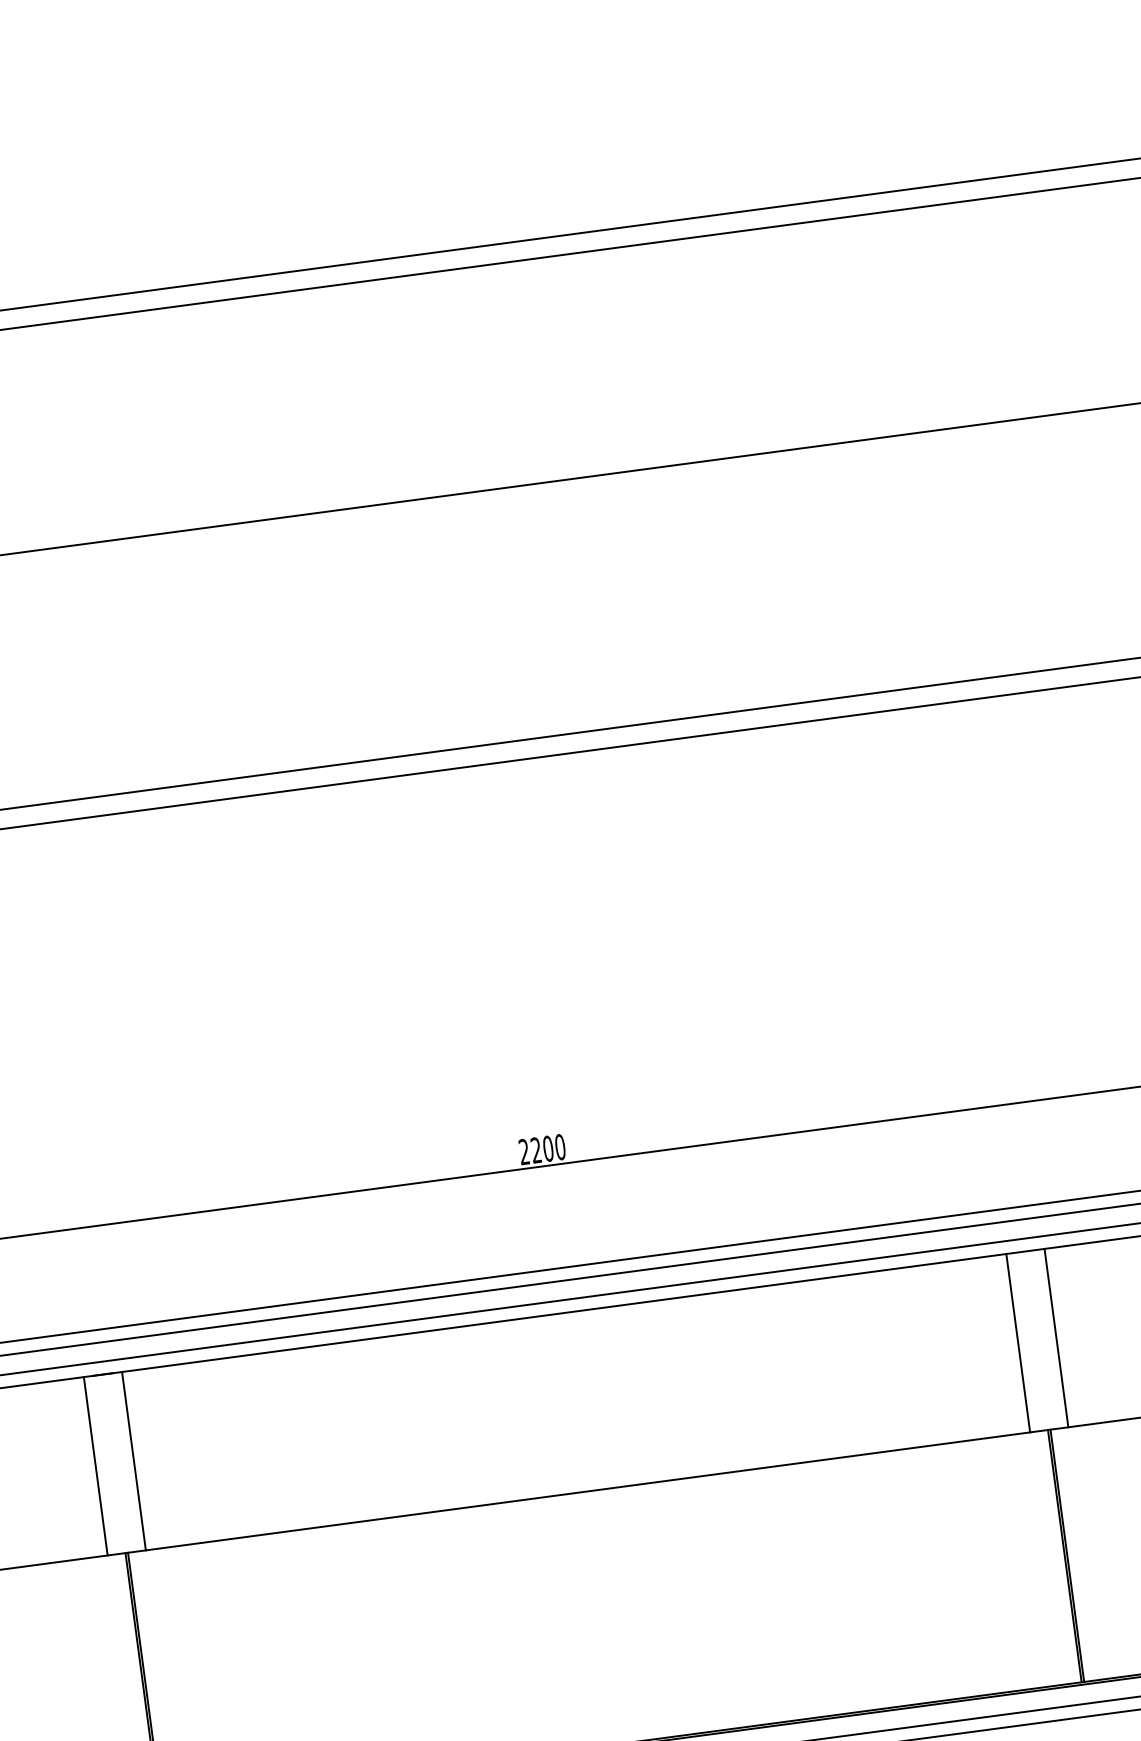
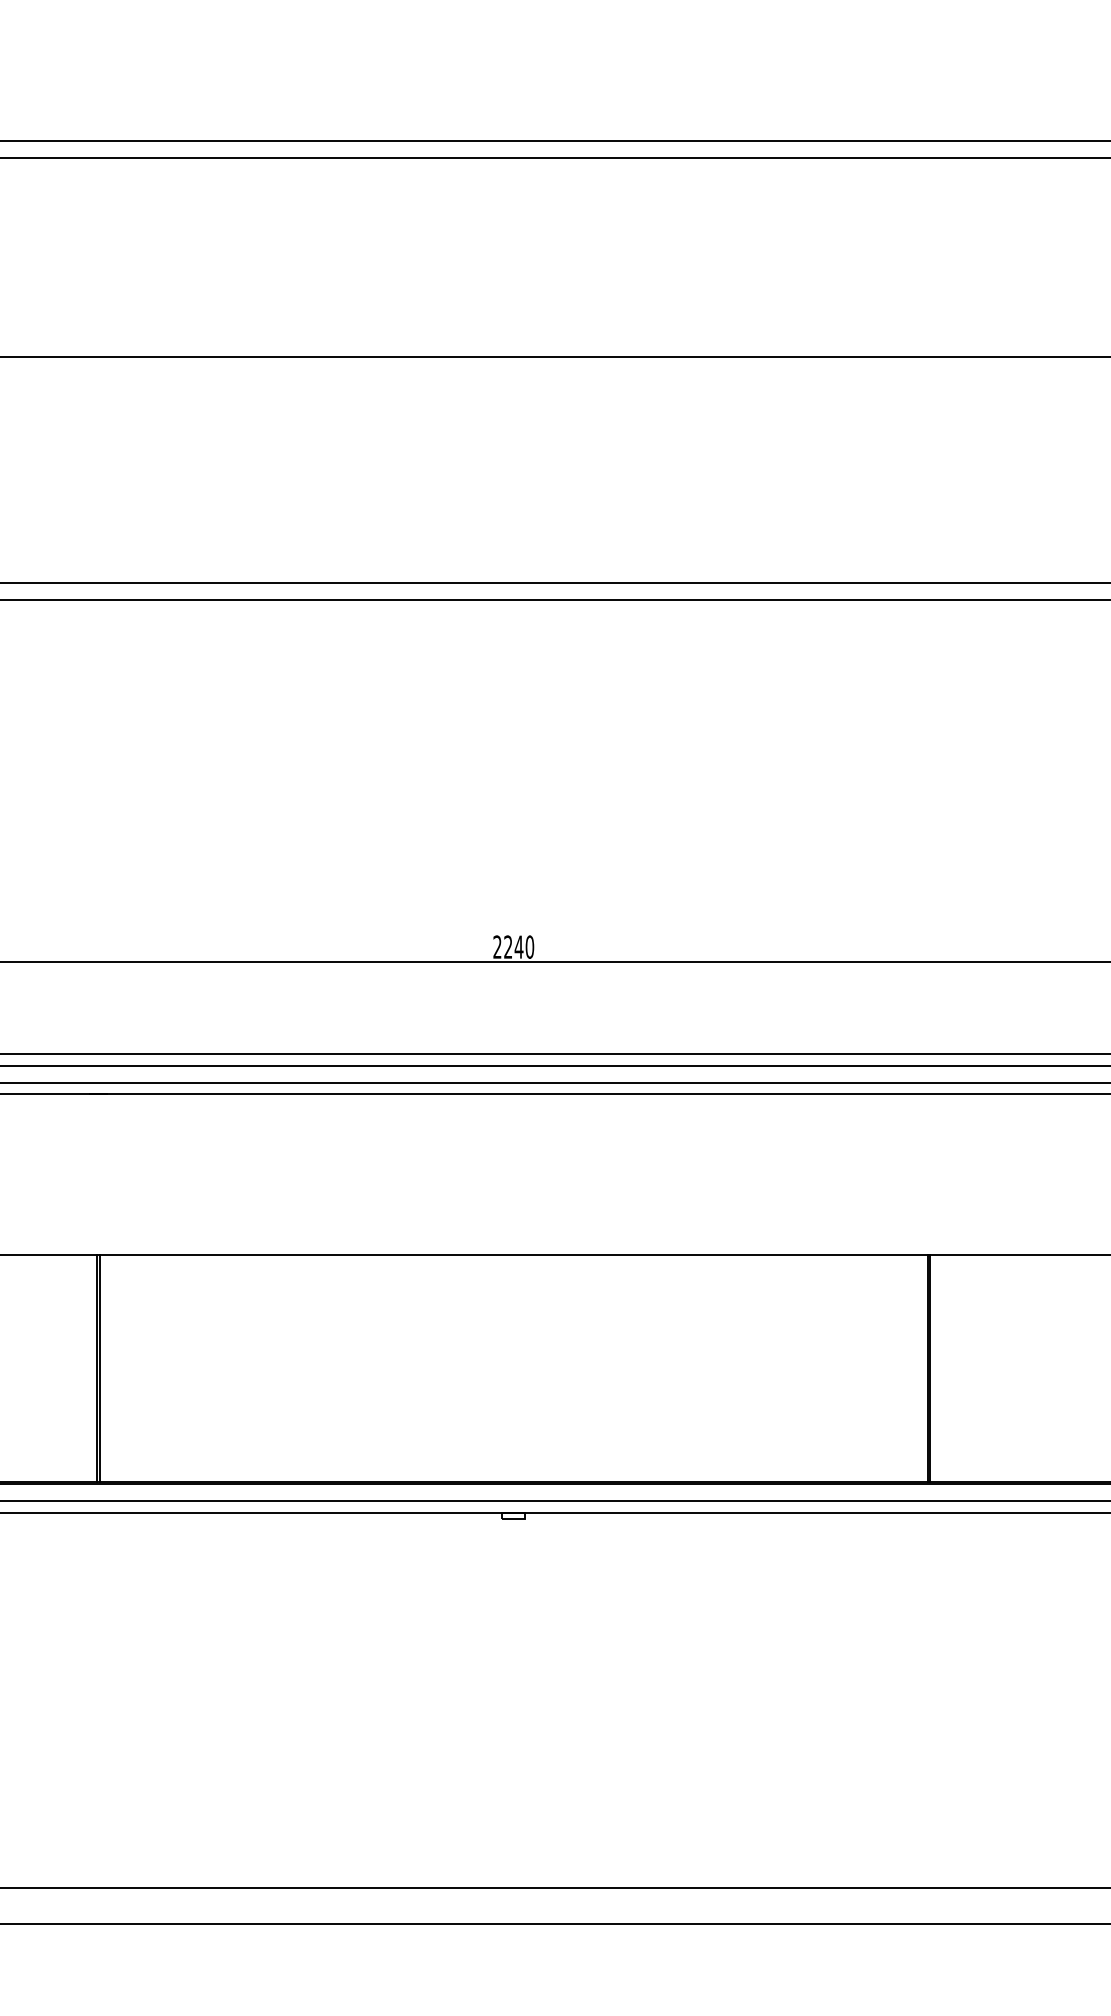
text: (547, 1148) -> (518, 946), 2200 -> 2240
line: (1056, 1337) -> (946, 1174), removed
line: (1017, 1343) -> (911, 1174), removed
line: (133, 1461) -> (115, 1174), removed
line: (95, 1466) -> (81, 1174), removed

